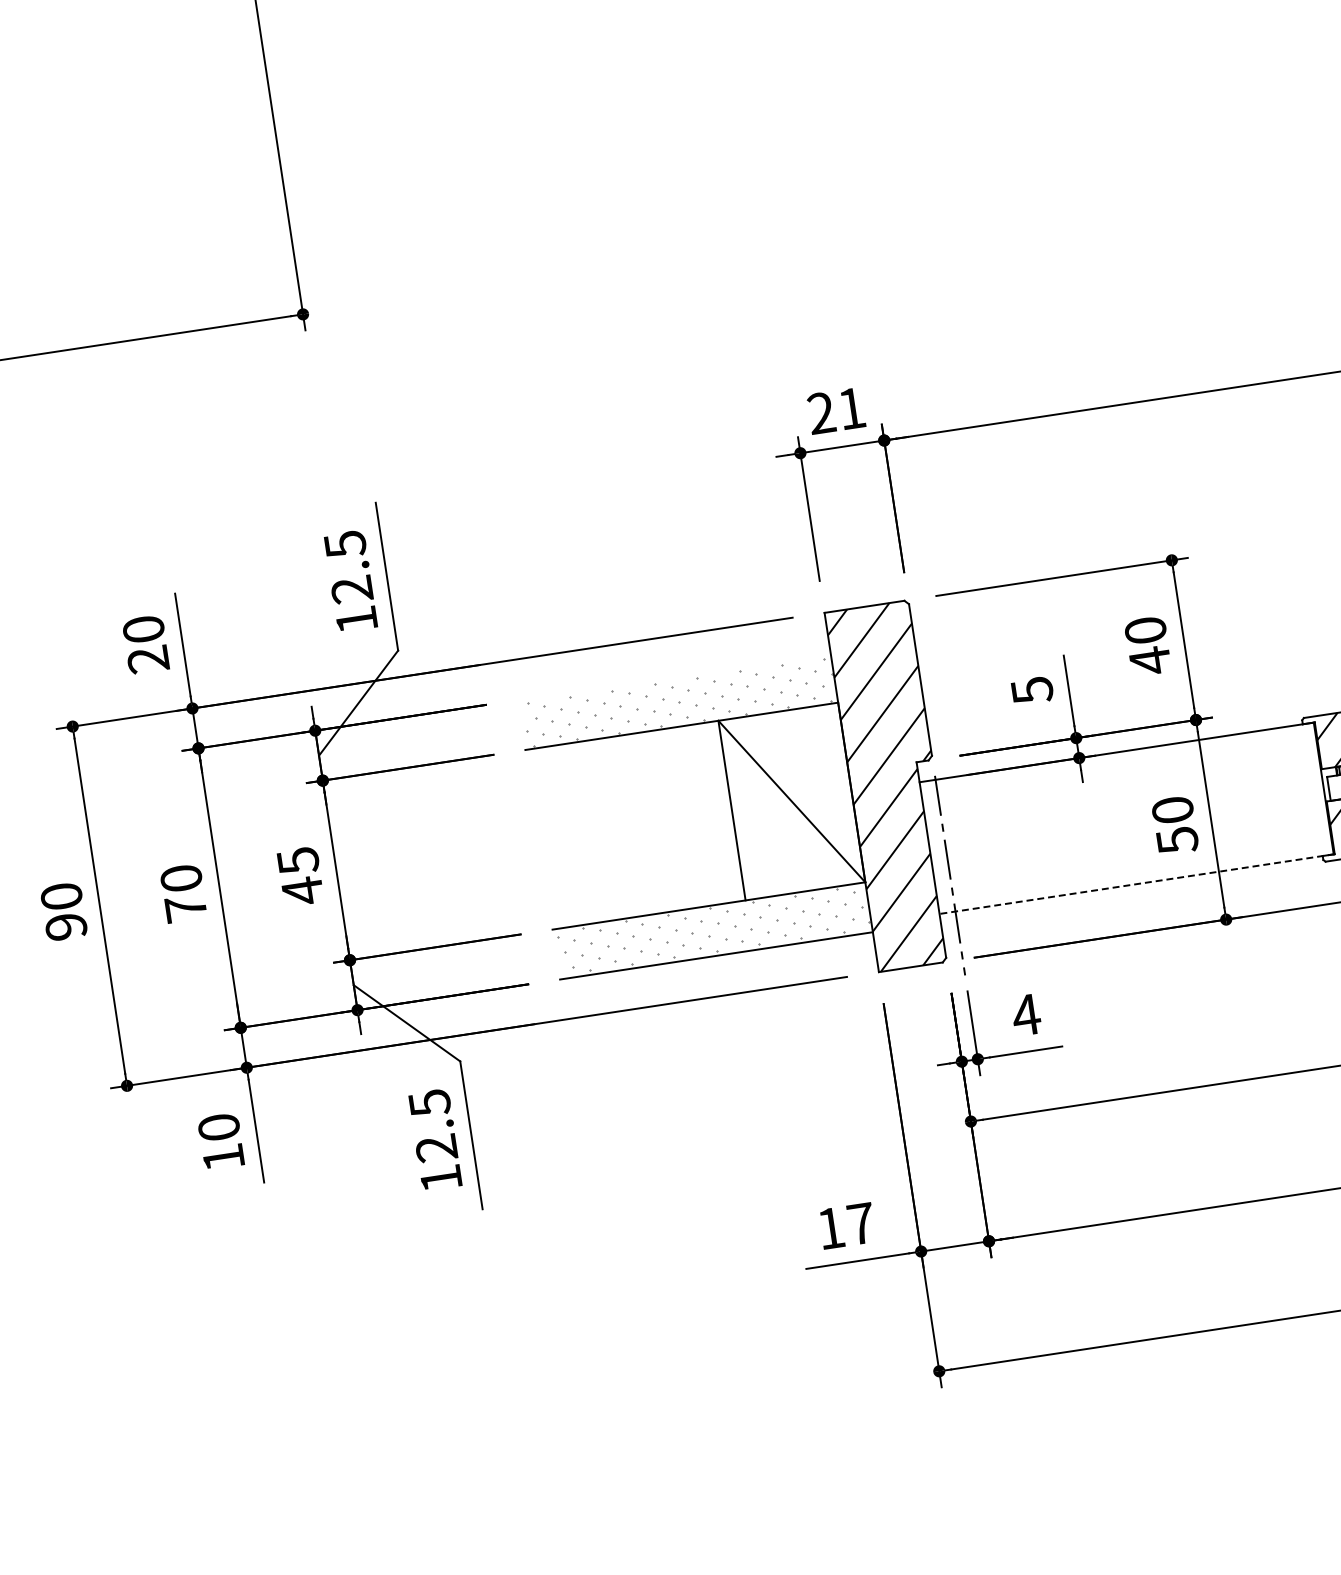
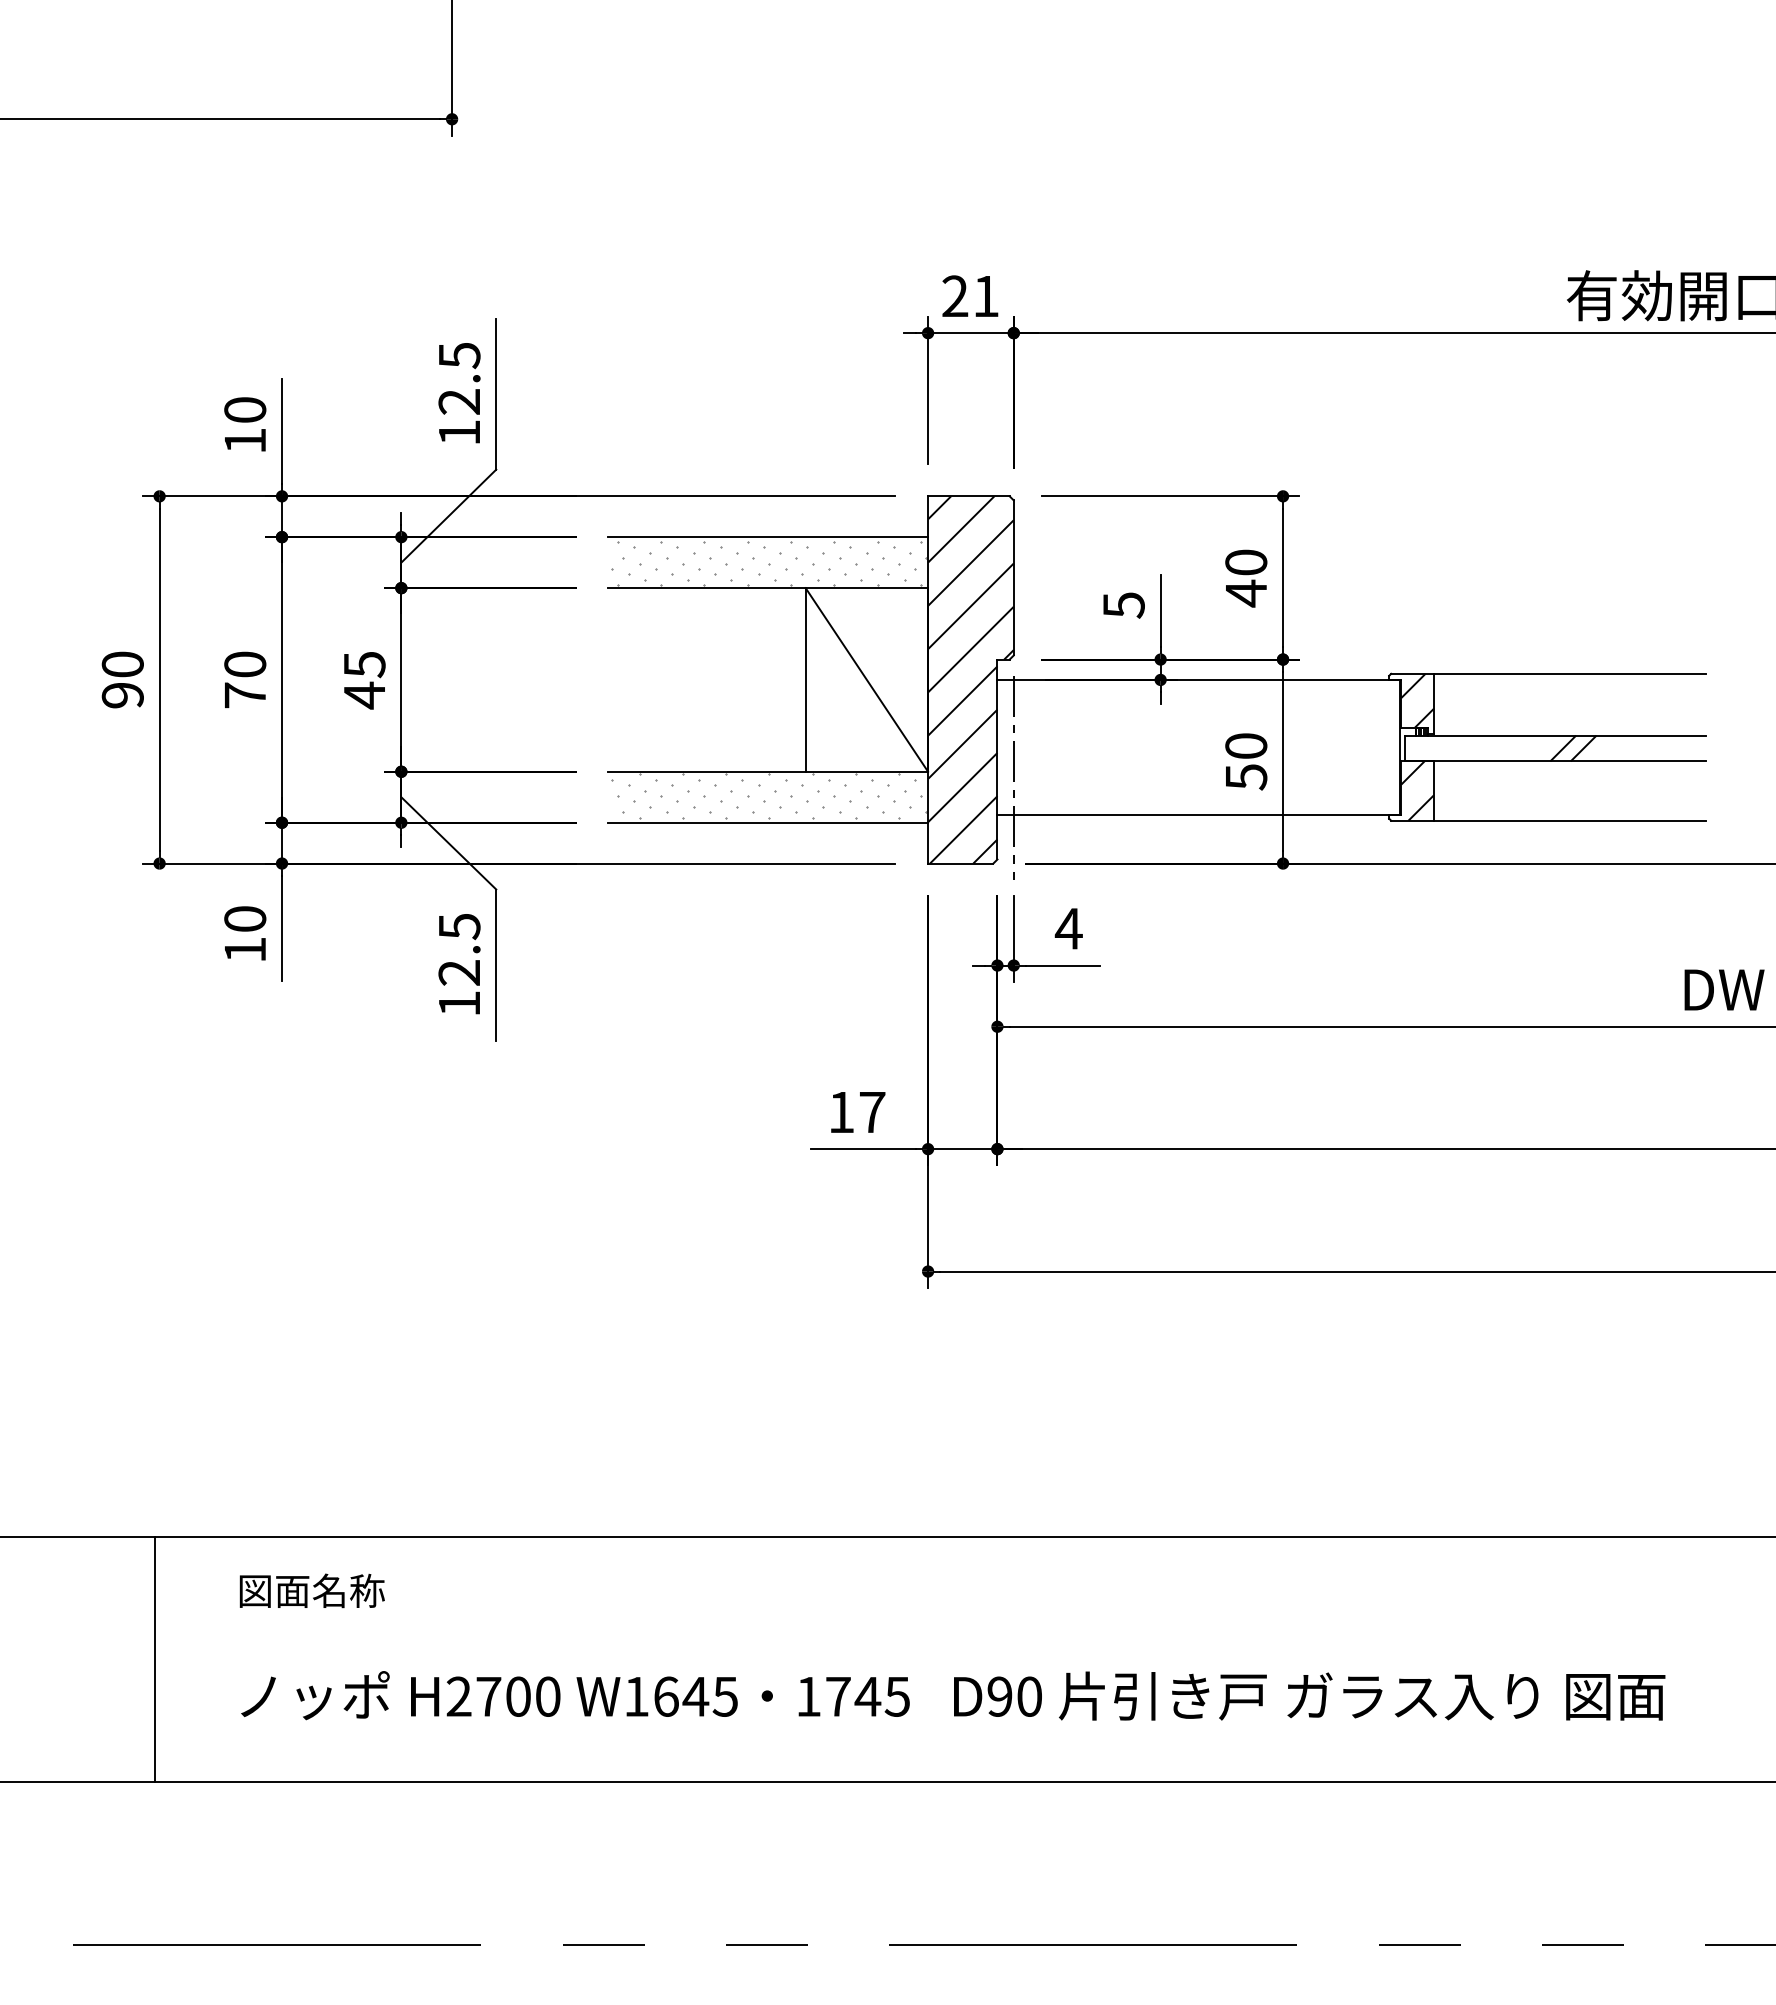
text: (147, 659) -> (244, 440), 20 -> 10
line: (674, 676) -> (768, 537), added
line: (1137, 883) -> (1199, 814), dashed -> solid

